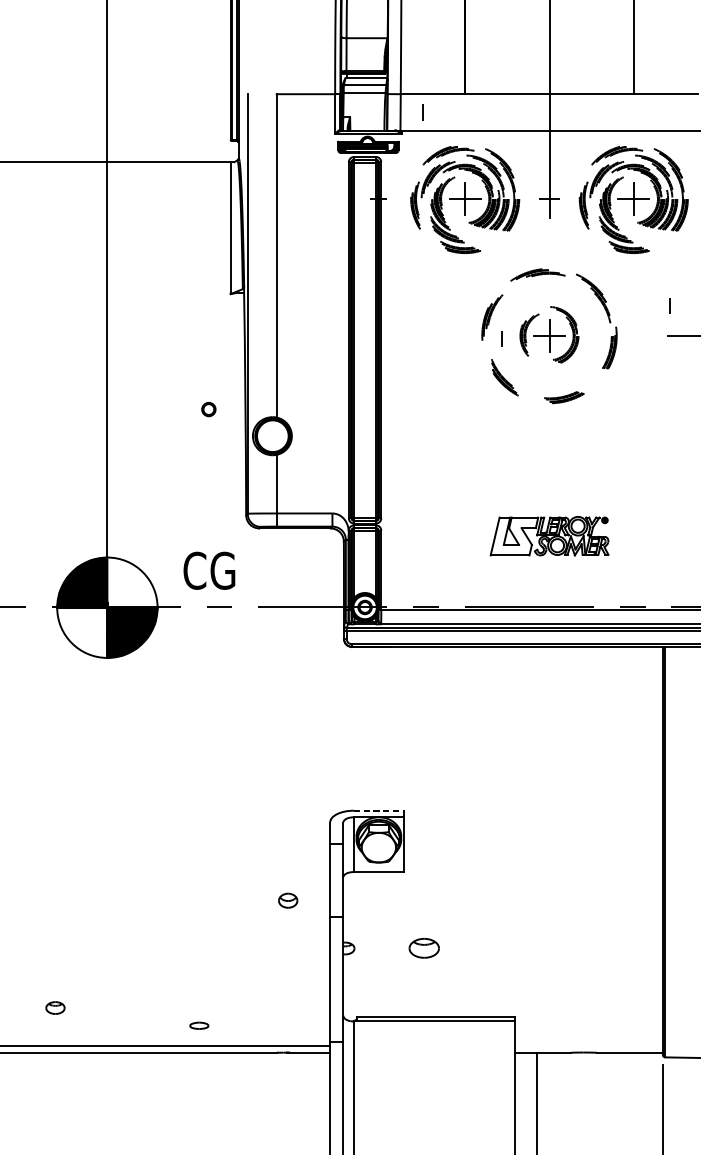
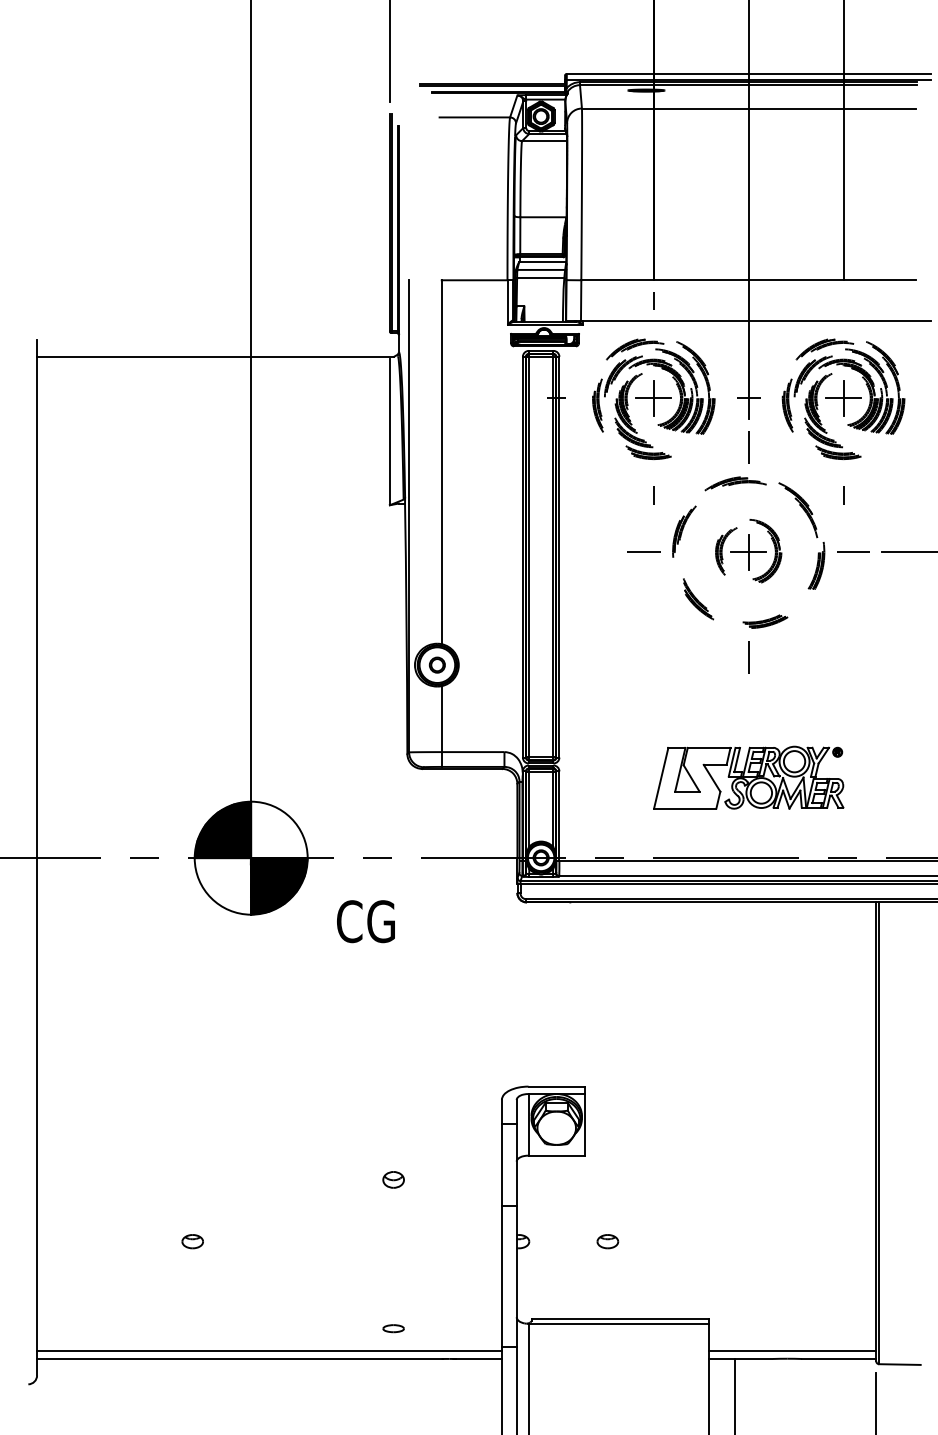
line: (422, 112) -> (653, 300), moved
line: (549, 242) -> (748, 447), added
line: (670, 305) -> (843, 495), moved
line: (456, 336) -> (643, 552), added
line: (642, 336) -> (853, 552), added
line: (501, 338) -> (653, 495), moved
part: (208, 408) -> (436, 664), moved
line: (549, 429) -> (748, 657), added
part: (549, 536) -> (748, 777), size x1.43
text: (208, 570) -> (365, 921), moved
line: (379, 810) -> (557, 1086), dashed -> solid
part: (288, 900) -> (393, 1179), moved
part: (424, 948) -> (607, 1241), size x0.62
part: (55, 1007) -> (192, 1241), moved
part: (199, 1025) -> (393, 1328), moved
line: (588, 1046) -> (792, 1351), added

